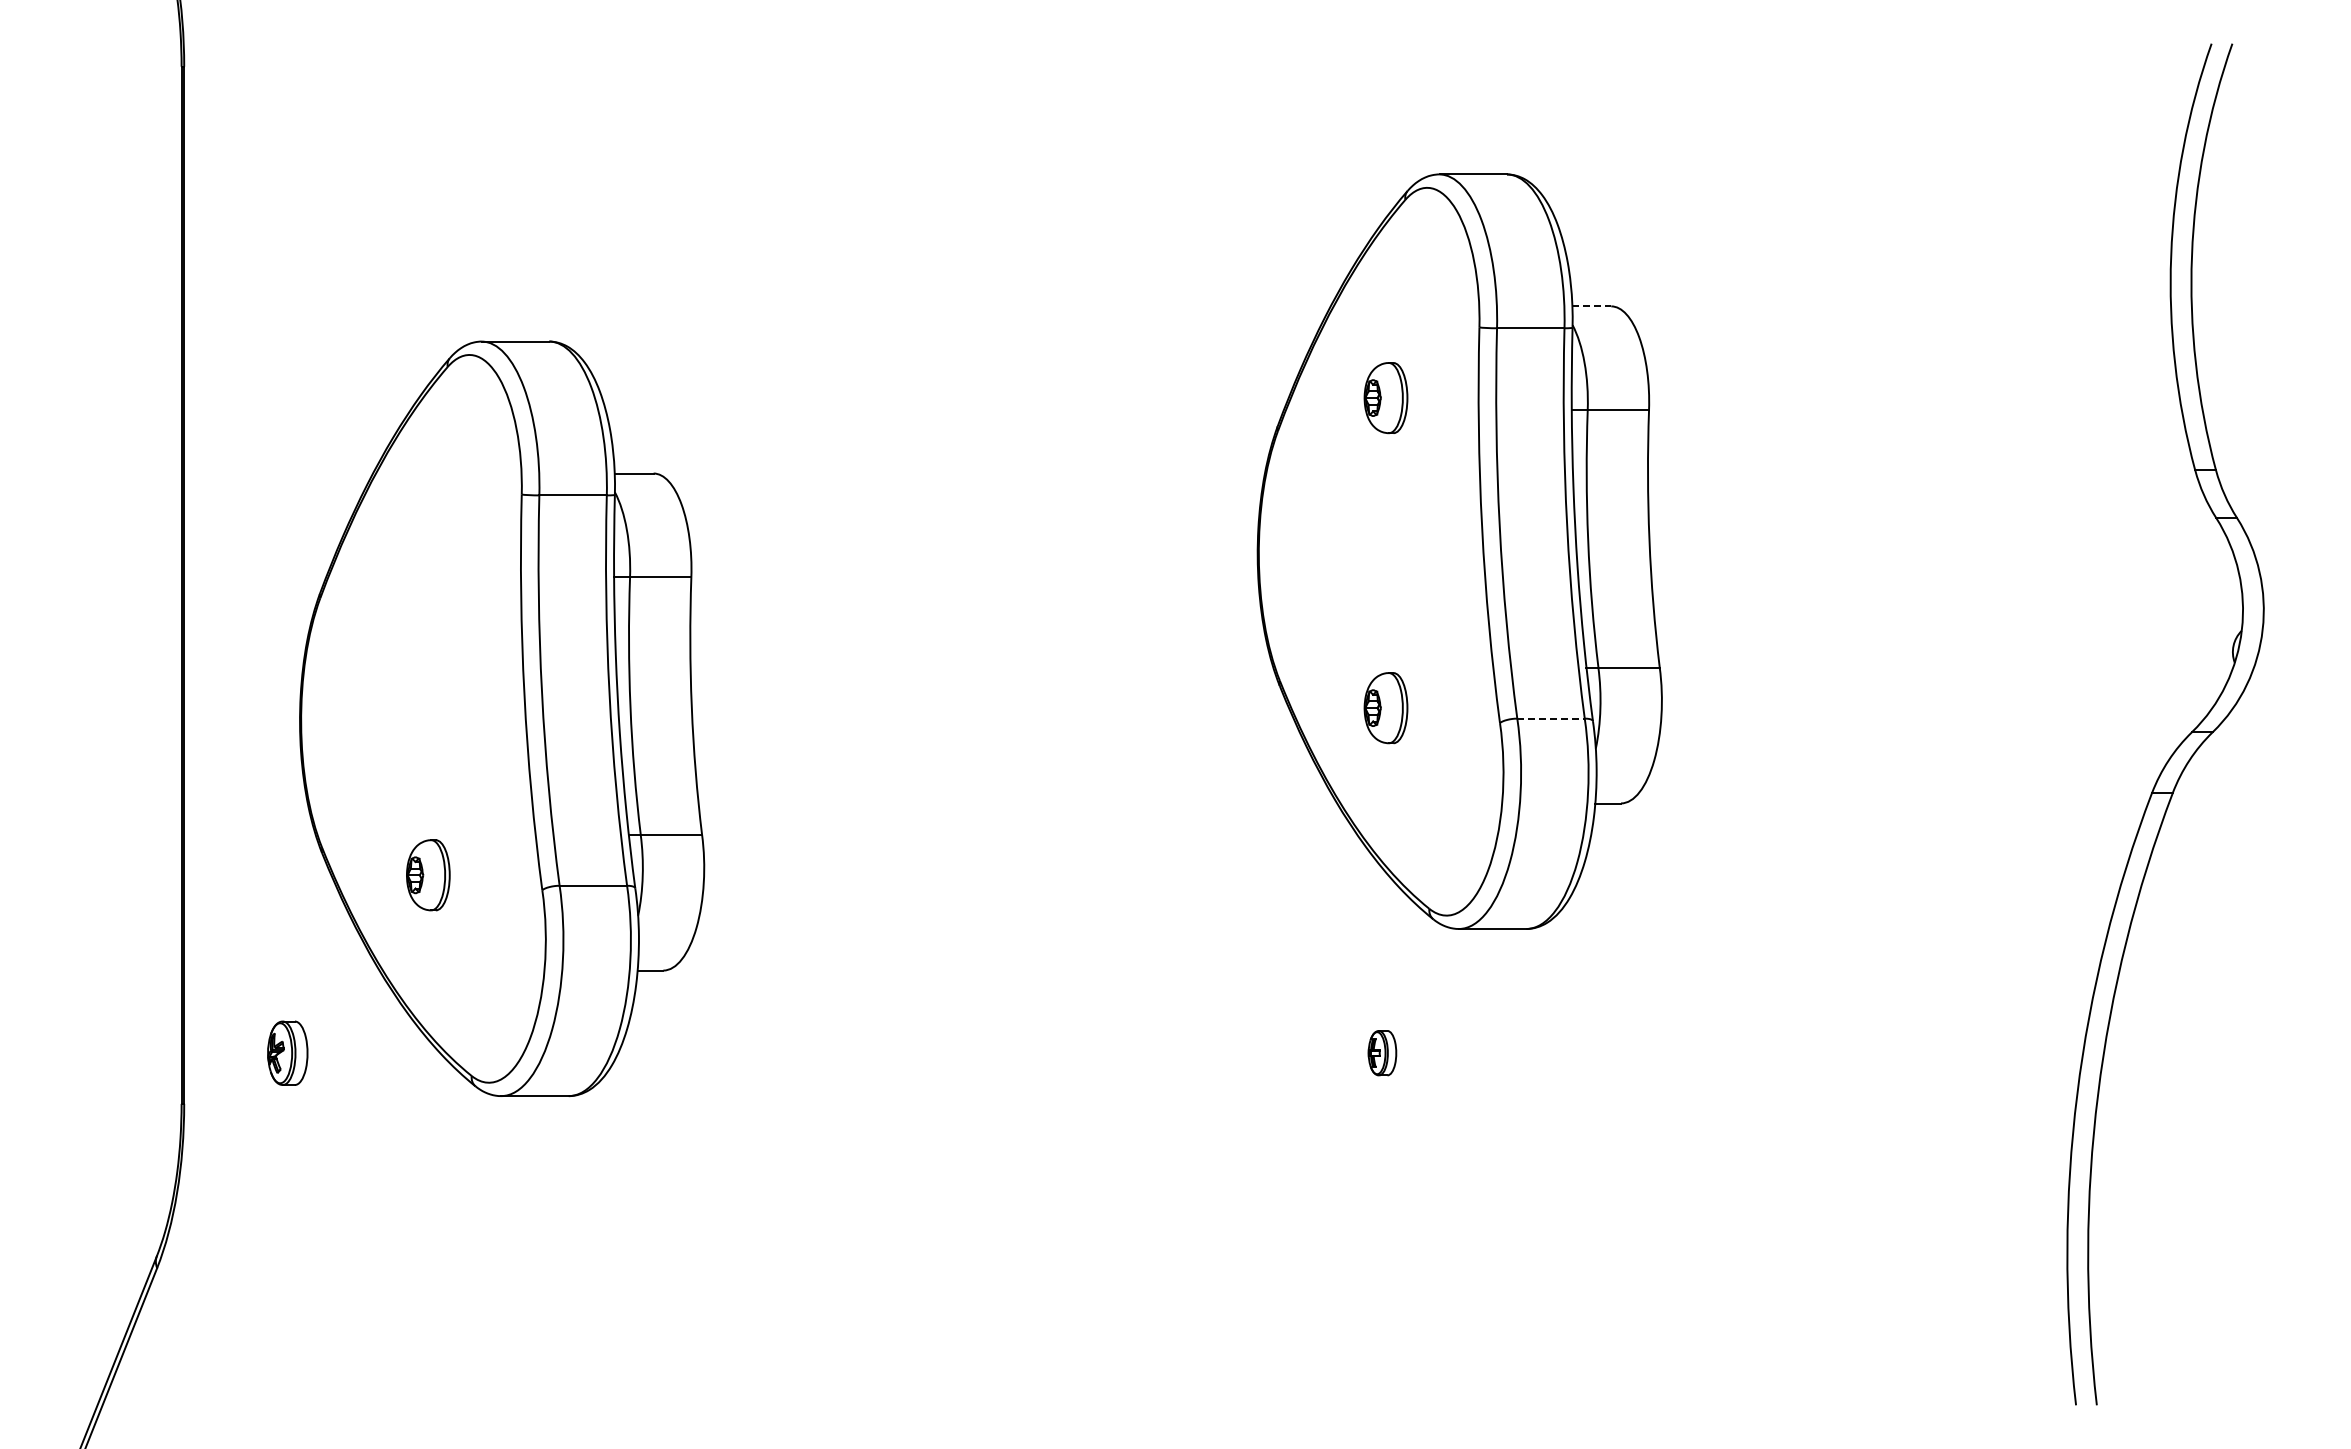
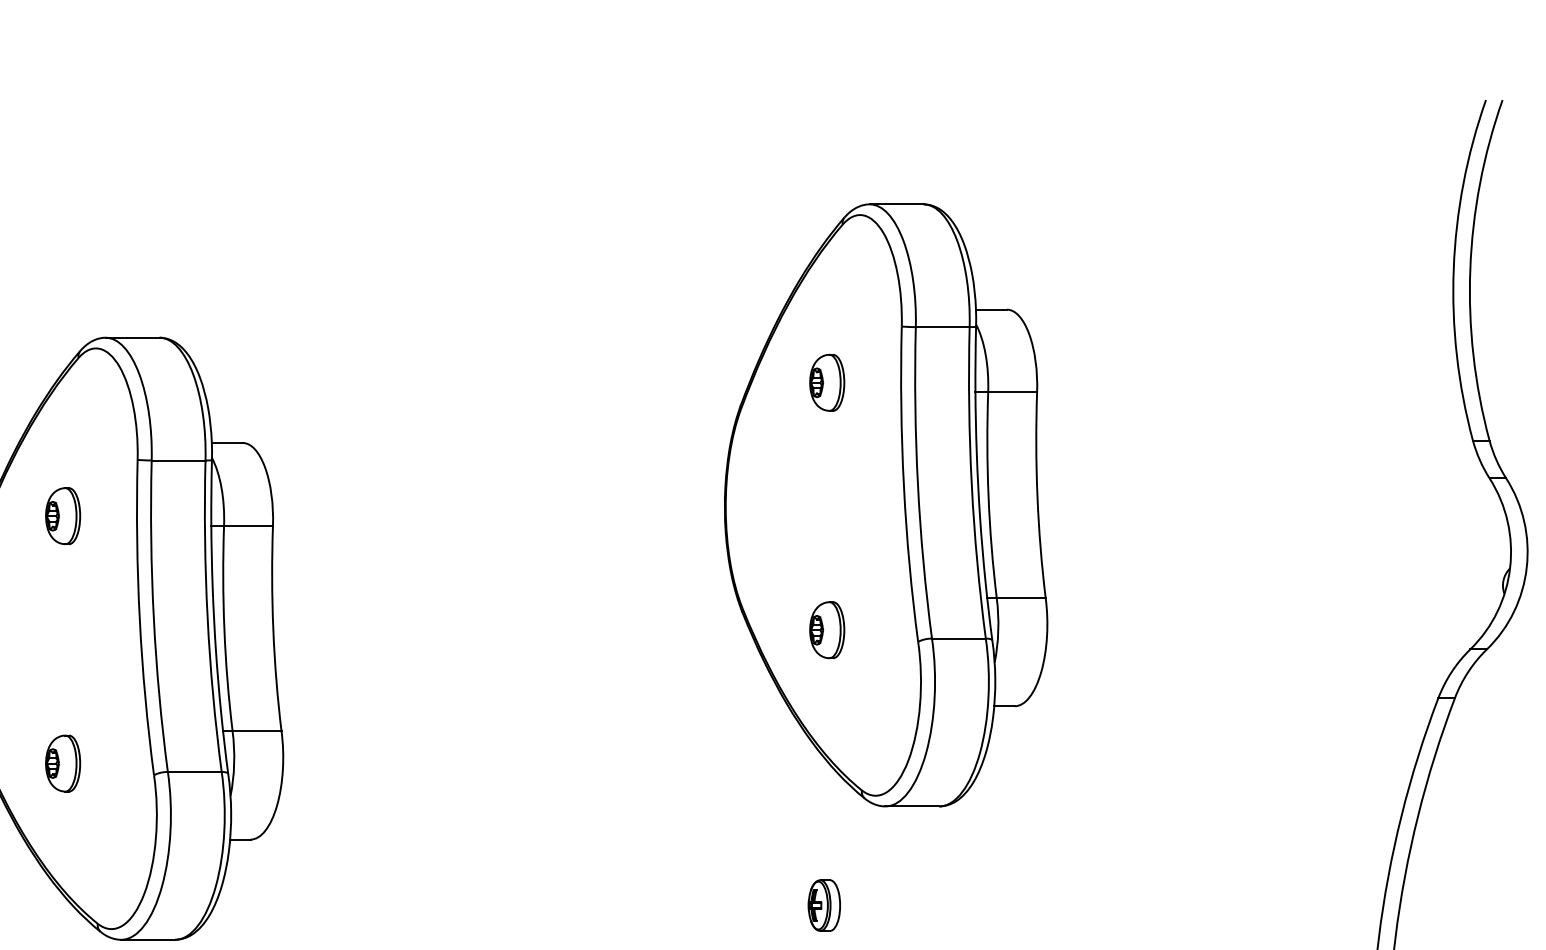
line: (1592, 306) -> (991, 309), dashed -> solid
part: (428, 565) -> (63, 516), added
line: (1551, 718) -> (959, 638), dashed -> solid
part: (1382, 1052) -> (824, 904), size x1.43

